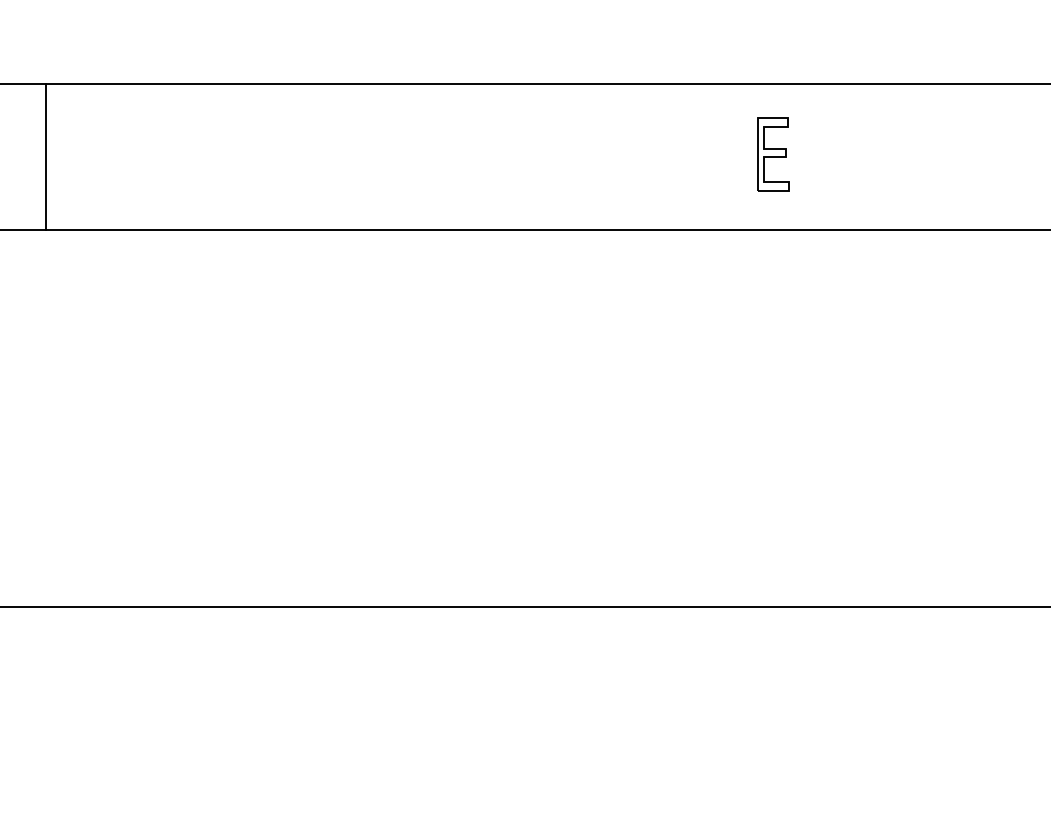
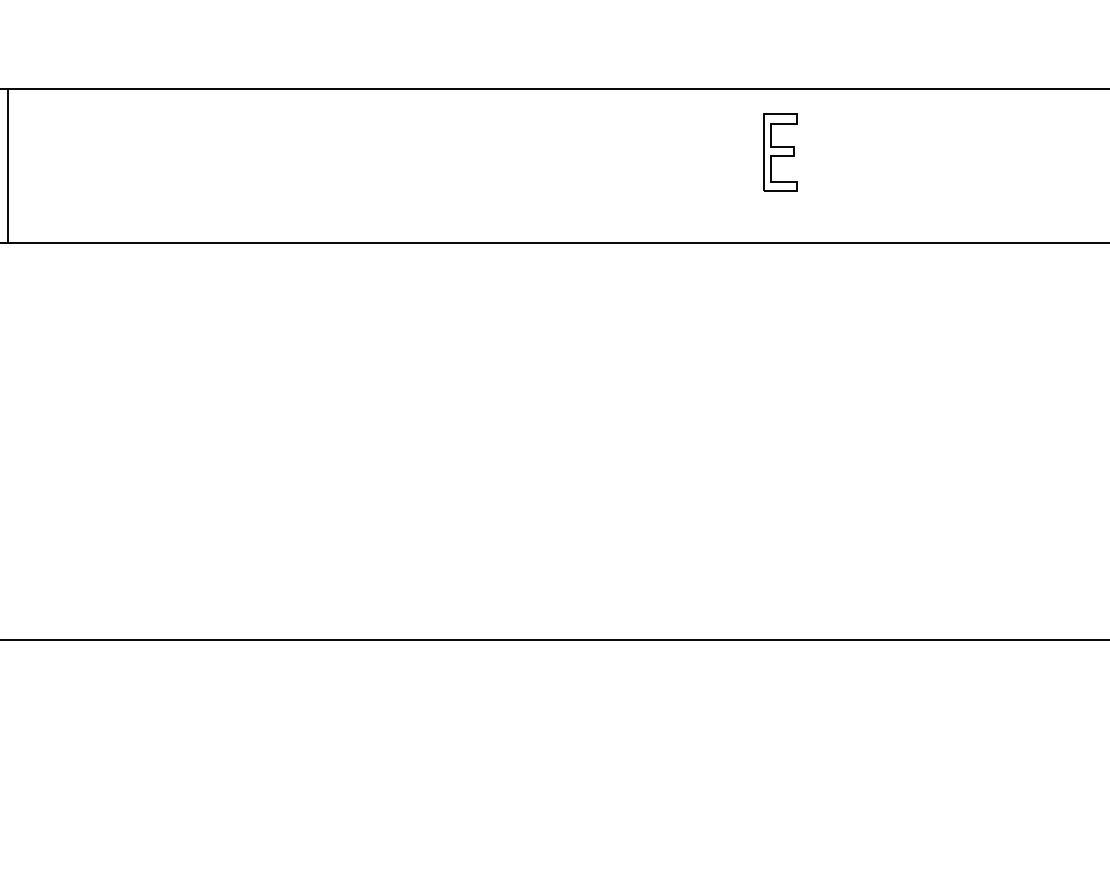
part: (773, 153) -> (780, 152), moved
line: (45, 156) -> (8, 165), moved

